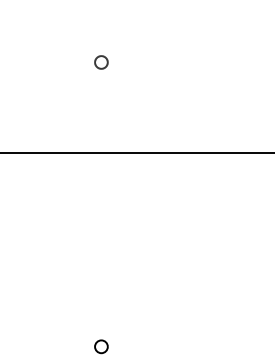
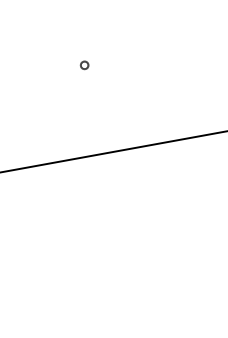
circle: (101, 62) -> (84, 65), size x0.6

